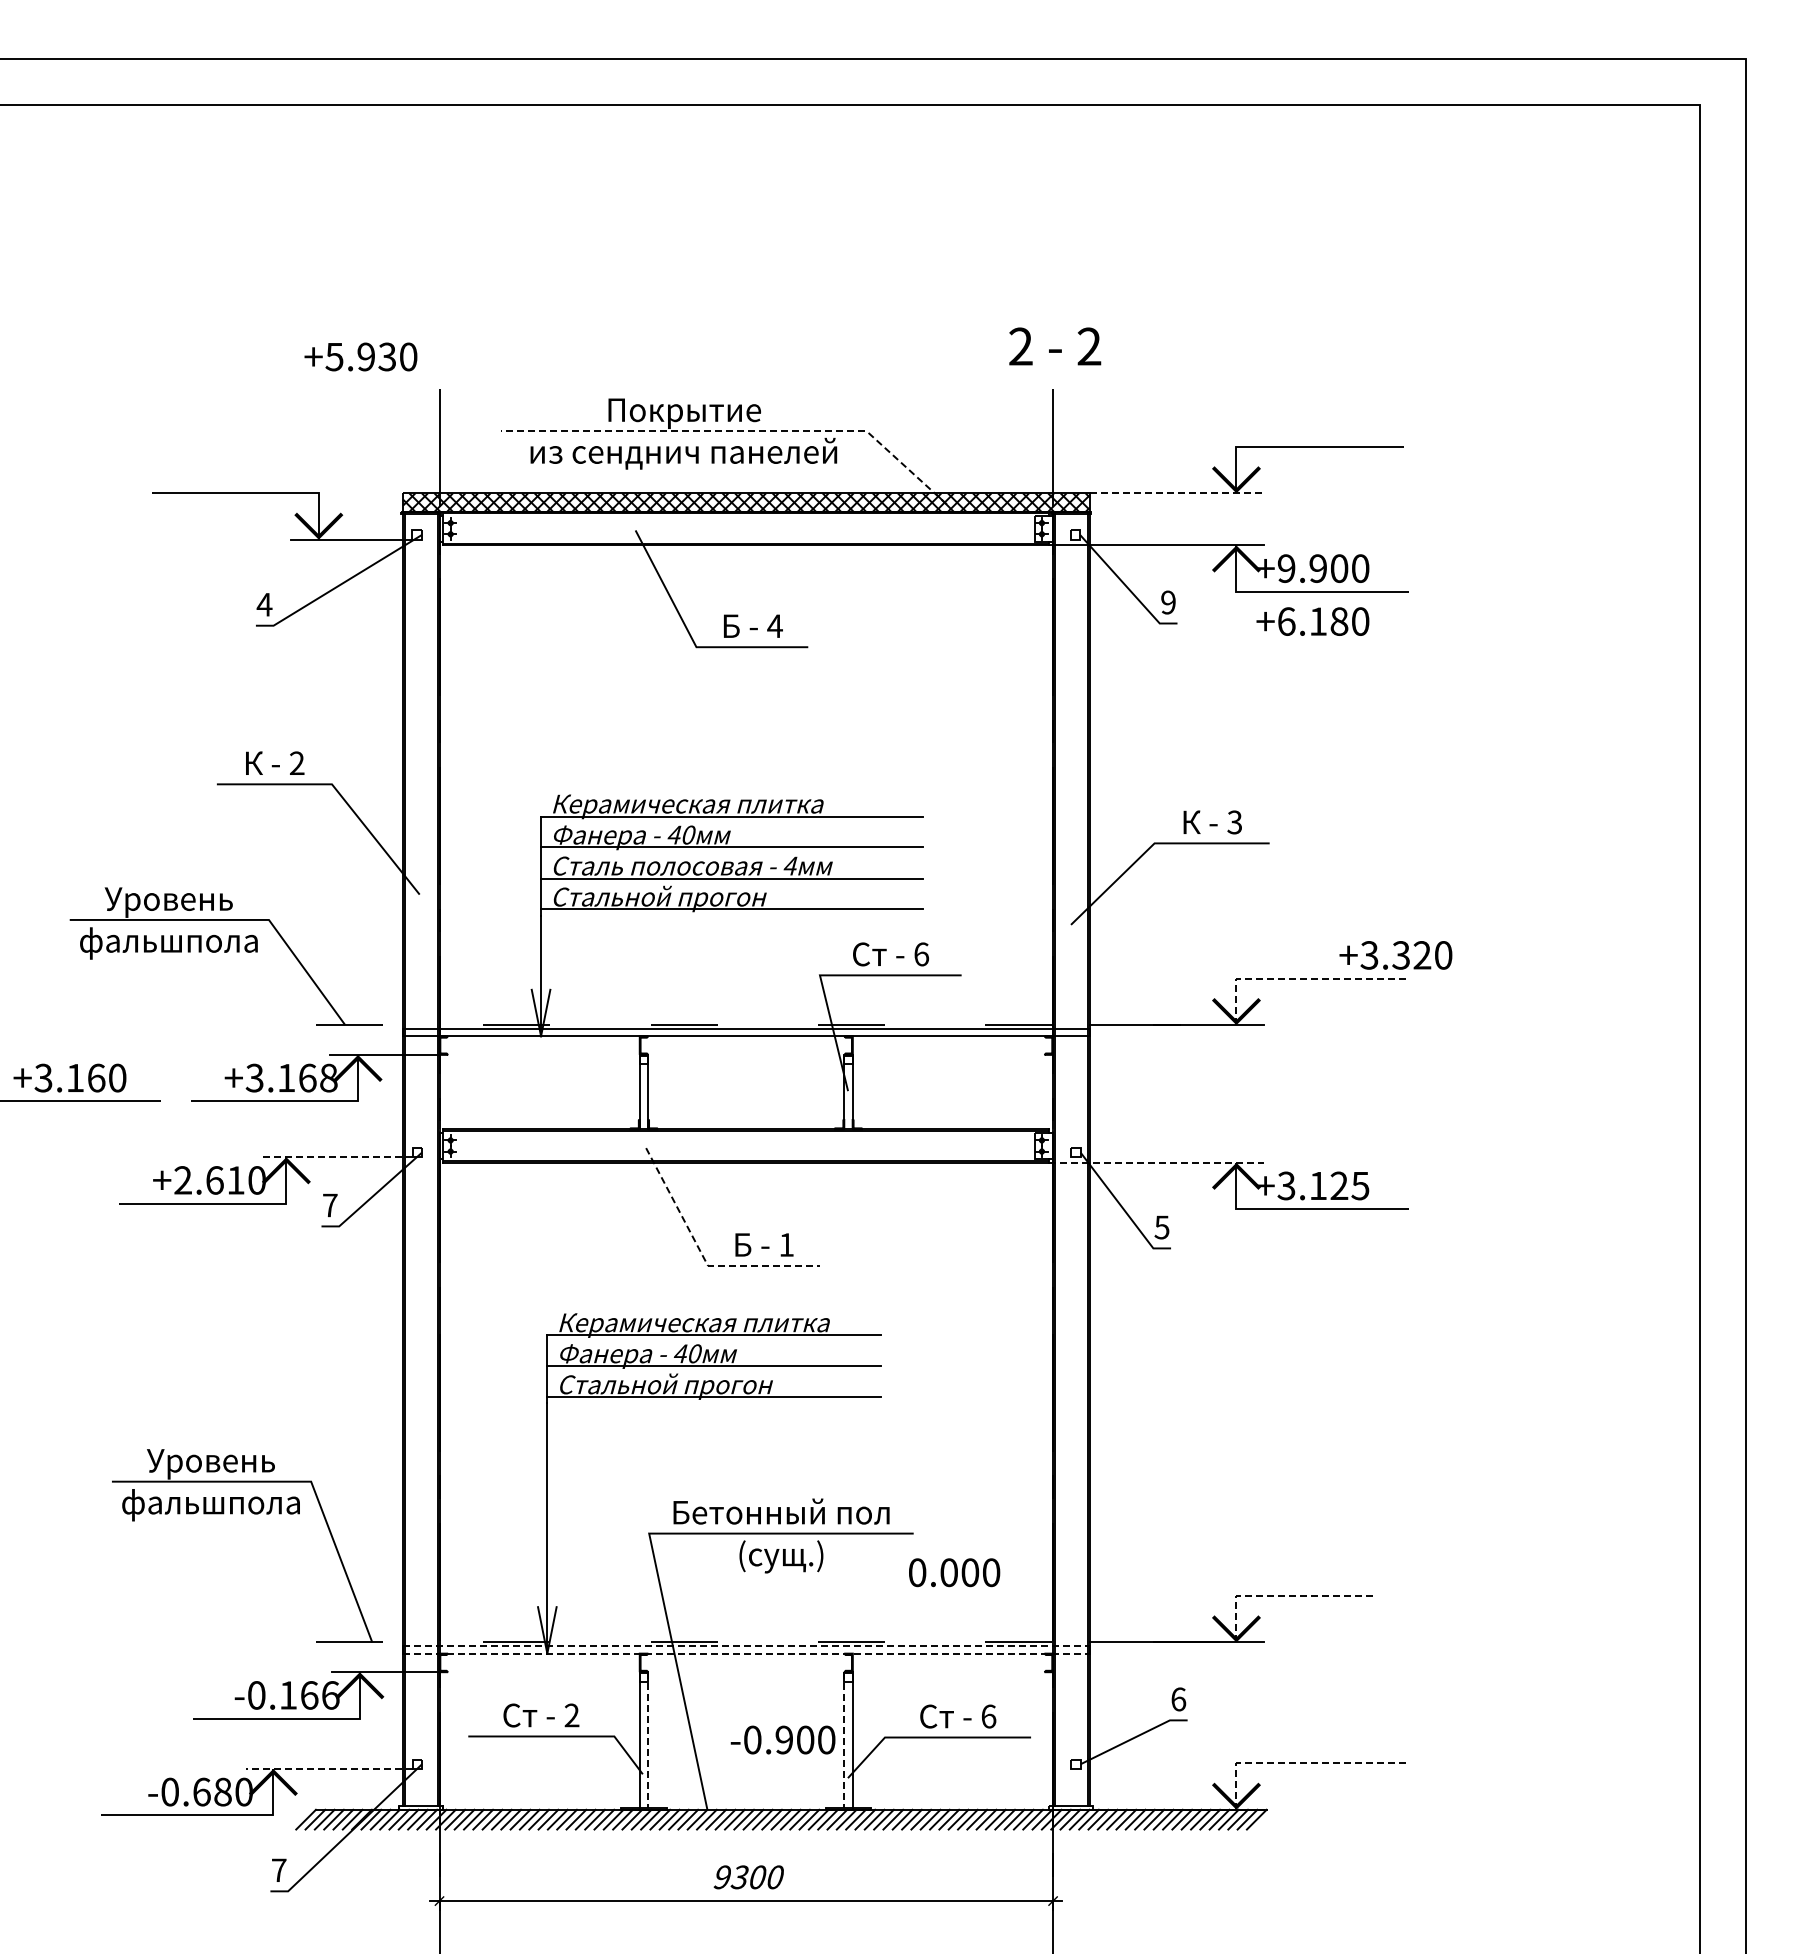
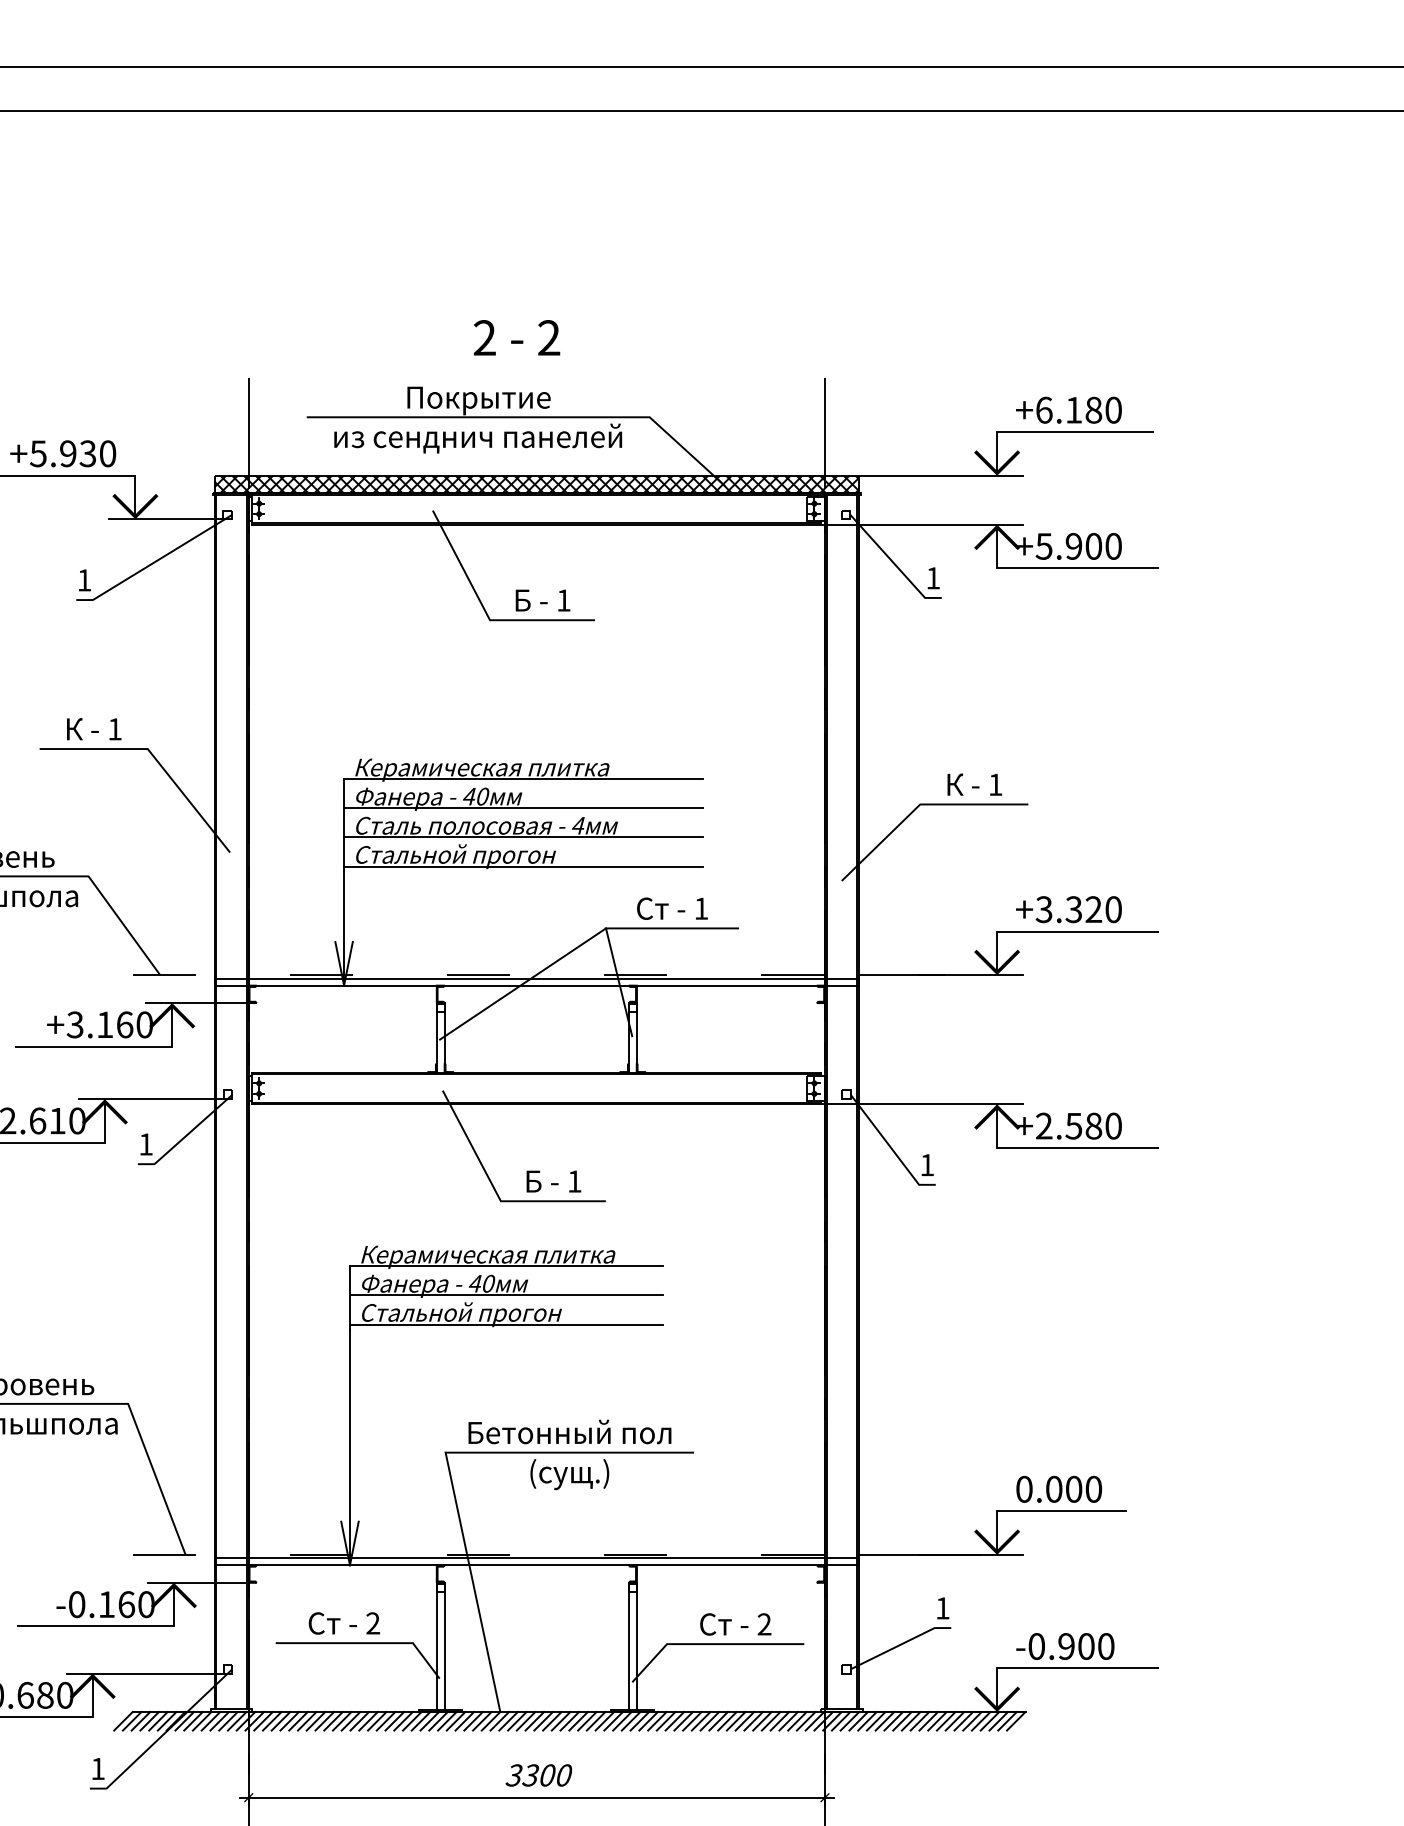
text: (1055, 346) -> (517, 337), moved
text: (360, 356) -> (62, 453), moved
line: (738, 431) -> (529, 417), dashed -> solid
line: (1177, 493) -> (941, 475), dashed -> solid
text: (1286, 568) -> (1044, 546), +9.900 -> +5.900
text: (1168, 602) -> (933, 578), 9 -> 1
text: (264, 604) -> (84, 580), 4 -> 1
text: (1312, 621) -> (1068, 410), moved
text: (774, 625) -> (563, 599), 4 -> 1
text: (297, 762) -> (115, 728), 2 -> 1
text: (1234, 822) -> (995, 784), 3 -> 1
text: (921, 954) -> (701, 908), 6 -> 1
text: (1395, 955) -> (1068, 909), moved
line: (1299, 978) -> (1056, 931), dashed -> solid
line: (731, 1034) -> (522, 983), added
text: (328, 1078) -> (144, 1025), +3.168 -> +3.160
line: (335, 1157) -> (151, 1099), dashed -> solid
line: (1157, 1162) -> (922, 1104), dashed -> solid
text: (1323, 1185) -> (1078, 1125), +3.125 -> +2.580
text: (330, 1205) -> (146, 1144), 7 -> 1
text: (1161, 1227) -> (926, 1165), 5 -> 1
line: (703, 1257) -> (496, 1193), dashed -> solid
text: (954, 1572) -> (1059, 1489), moved
line: (1282, 1595) -> (1040, 1510), dashed -> solid
line: (746, 1646) -> (537, 1558), dashed -> solid
line: (746, 1653) -> (537, 1565), dashed -> solid
text: (330, 1695) -> (146, 1604), -0.166 -> -0.160
text: (1178, 1699) -> (942, 1608), 6 -> 1
text: (988, 1716) -> (764, 1624), 6 -> 2
text: (782, 1739) -> (1064, 1646), moved
line: (648, 1740) -> (444, 1646), dashed -> solid
line: (844, 1740) -> (629, 1646), dashed -> solid
line: (1299, 1763) -> (1056, 1668), dashed -> solid
line: (329, 1768) -> (145, 1673), dashed -> solid
text: (279, 1869) -> (98, 1768), 7 -> 1
text: (722, 1877) -> (514, 1775), 9300 -> 3300

